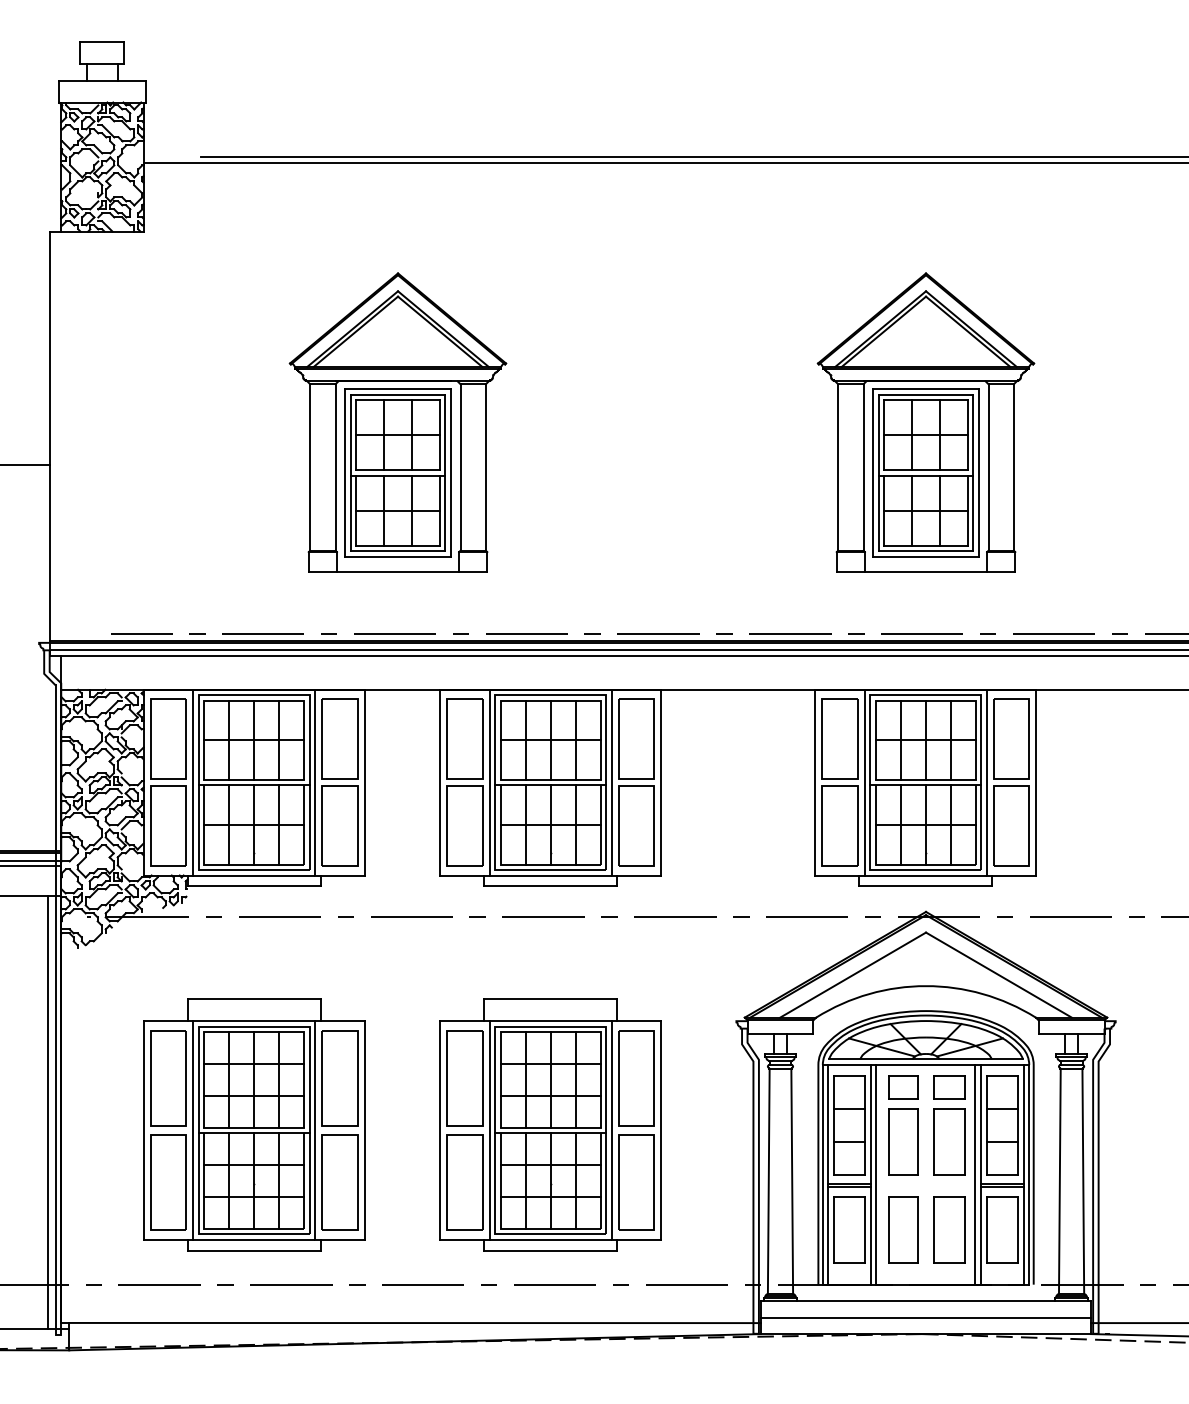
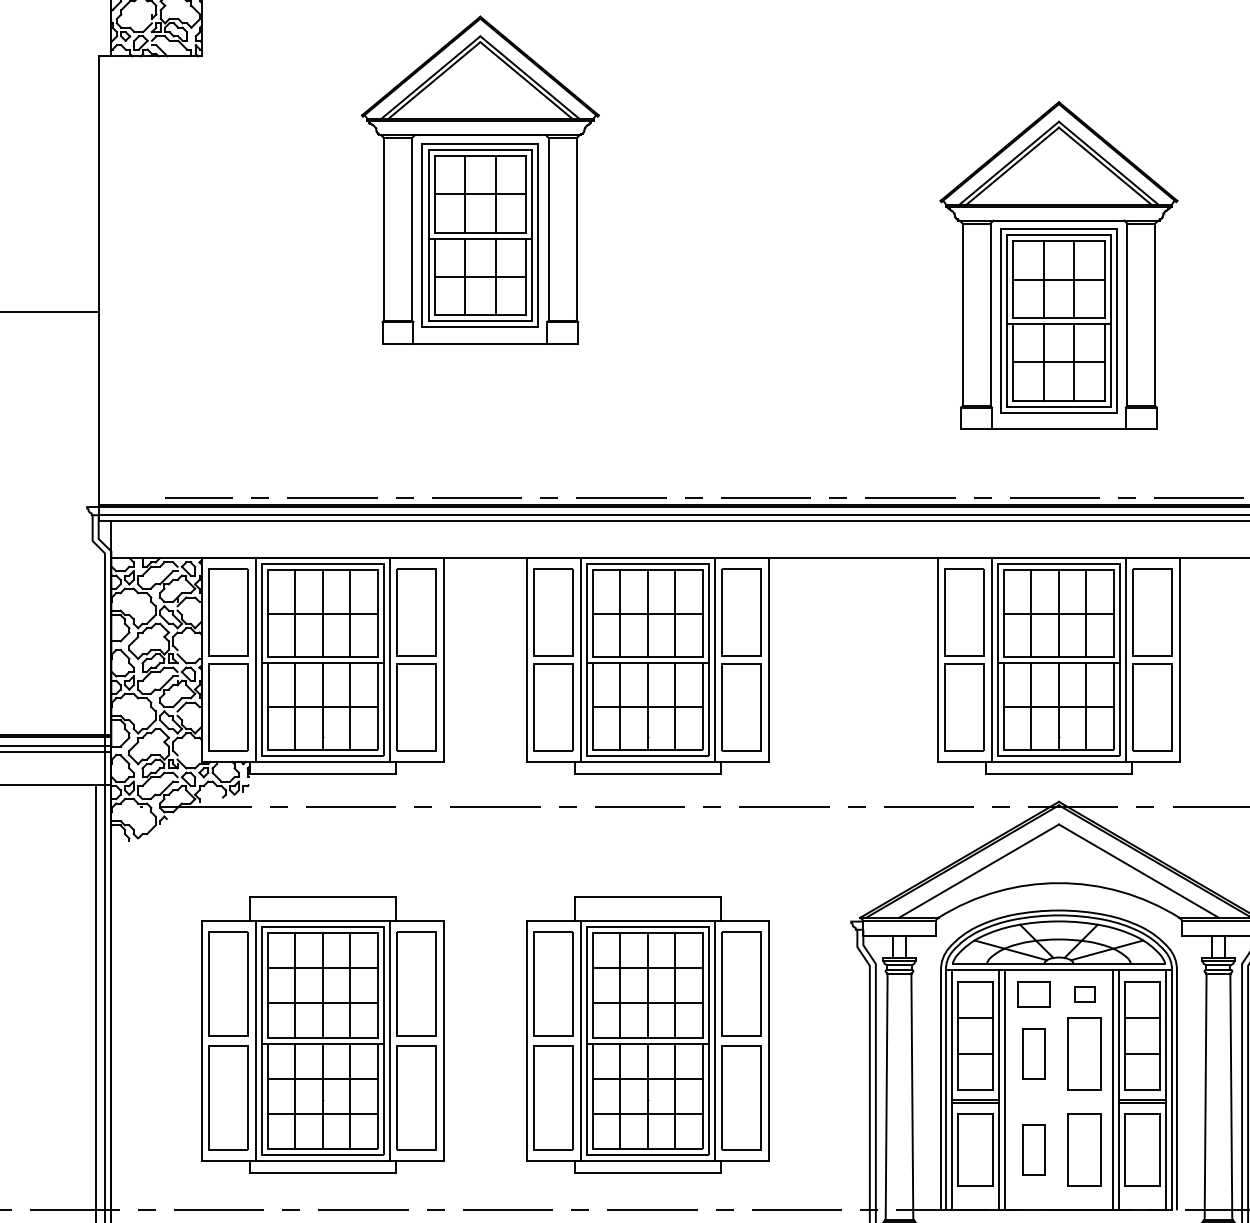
part: (397, 422) -> (479, 180), moved
part: (949, 1087) -> (1084, 994), size x0.6
part: (903, 1141) -> (1034, 1053), size x0.7
part: (903, 1229) -> (1034, 1149), size x0.7

